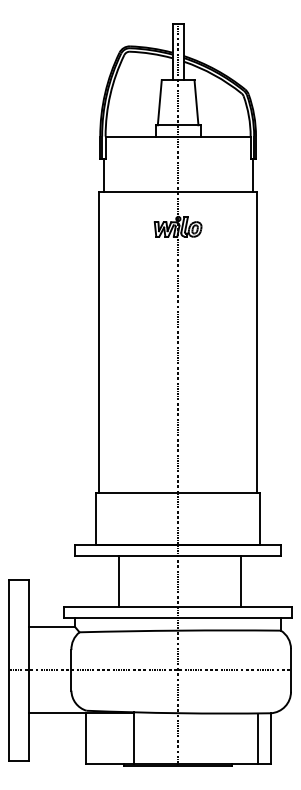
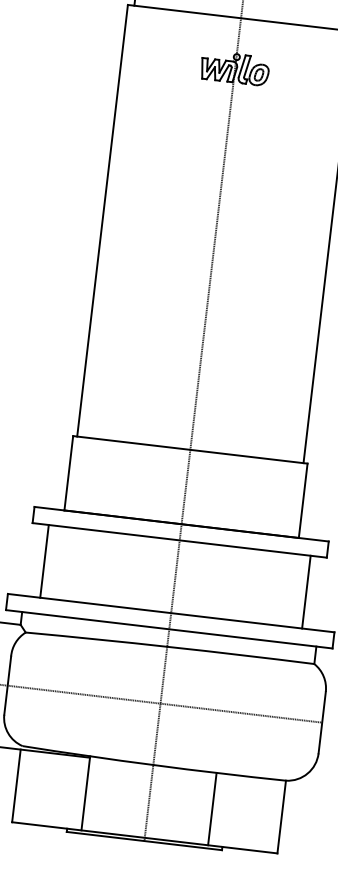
line: (118, 581) -> (44, 560), moved
line: (240, 581) -> (306, 591), moved
line: (258, 738) -> (212, 808), moved

